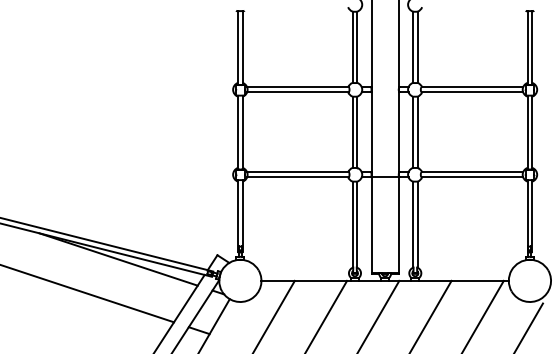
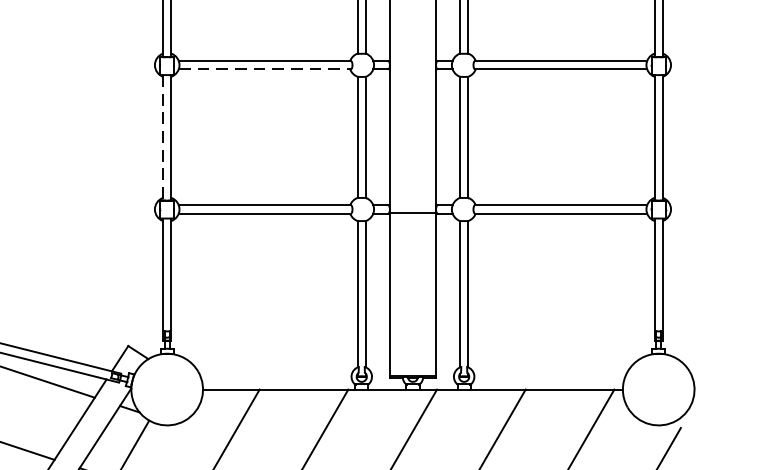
line: (297, 92) -> (264, 69), solid -> dashed
line: (237, 132) -> (162, 137), solid -> dashed

